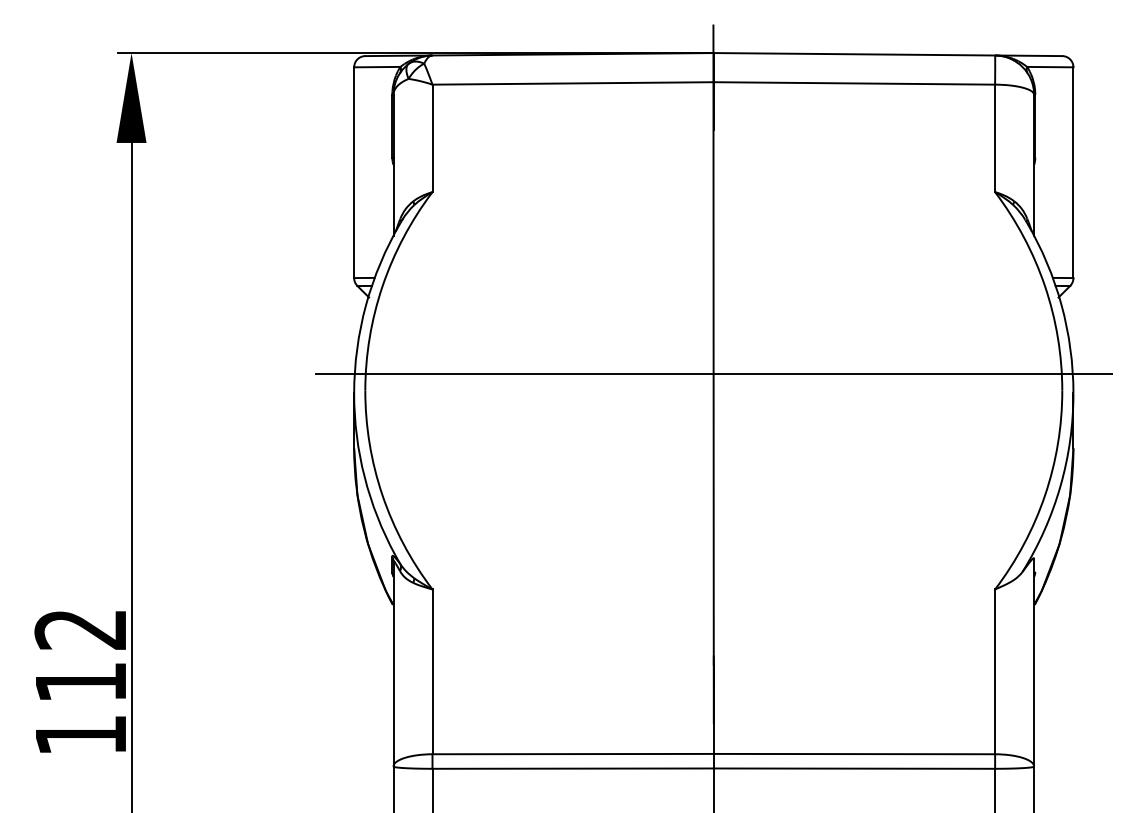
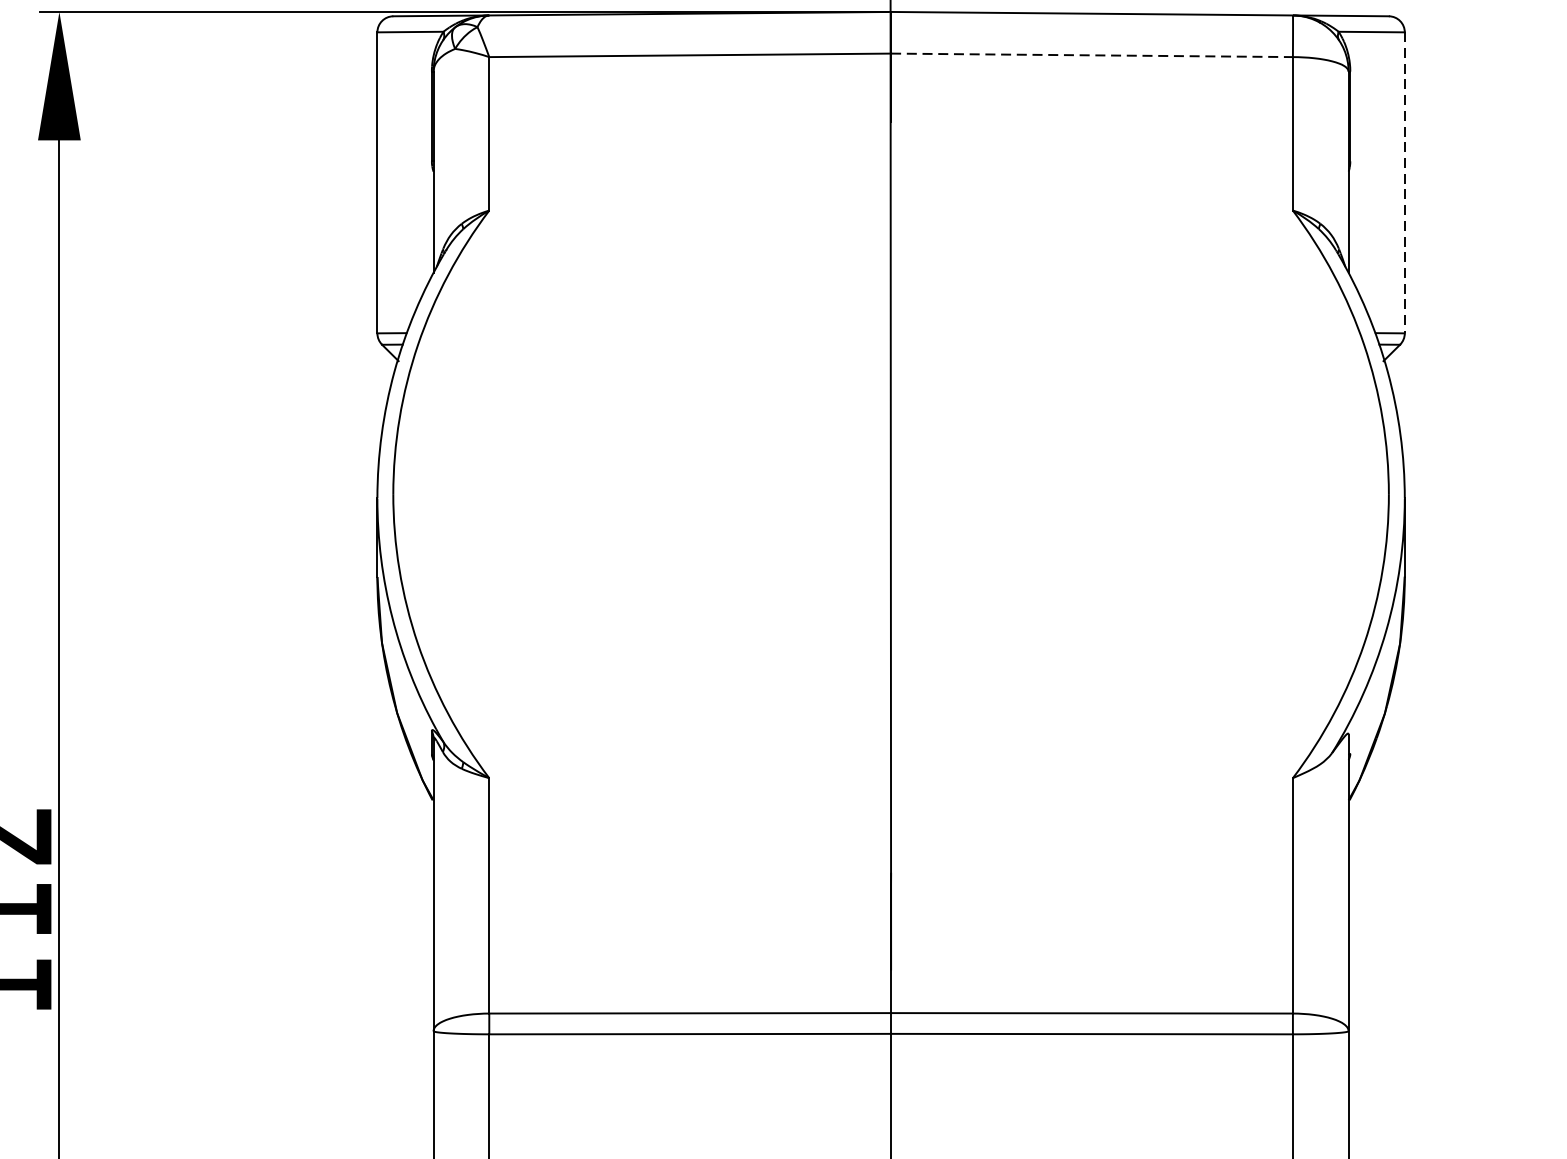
line: (854, 83) -> (1092, 55), solid -> dashed
line: (1073, 173) -> (1404, 184), solid -> dashed
line: (713, 374) -> (890, 471), removed

